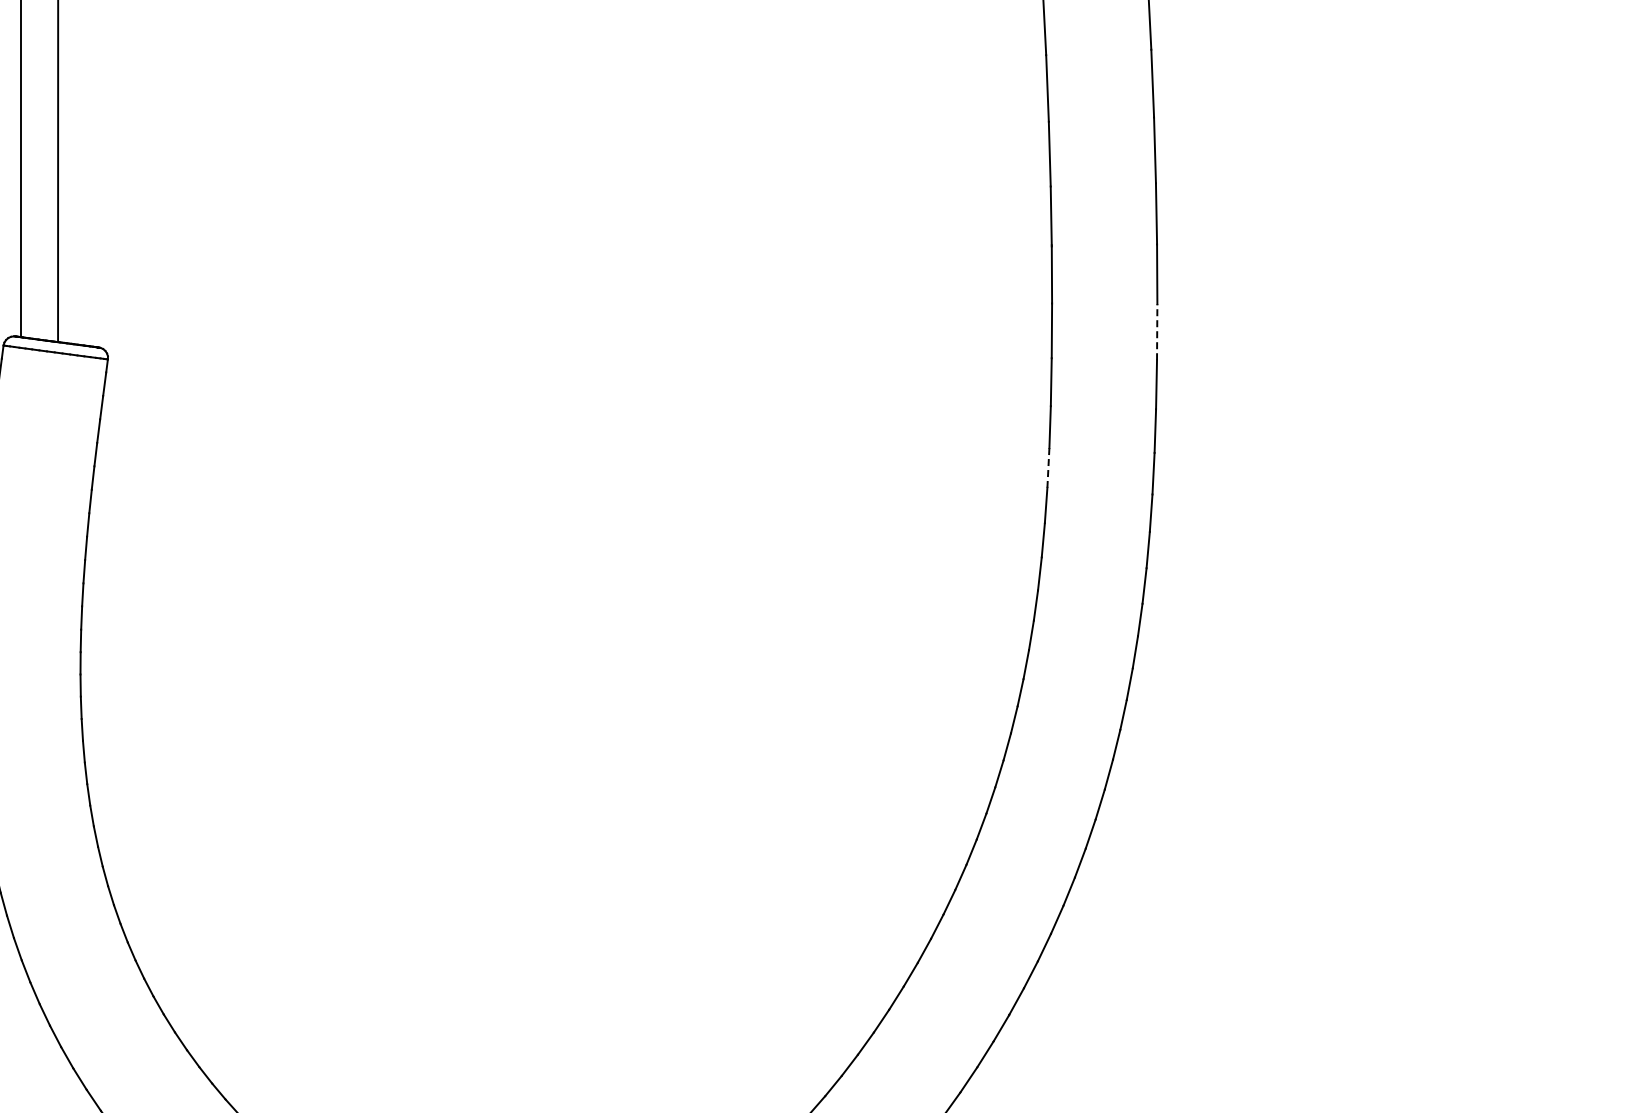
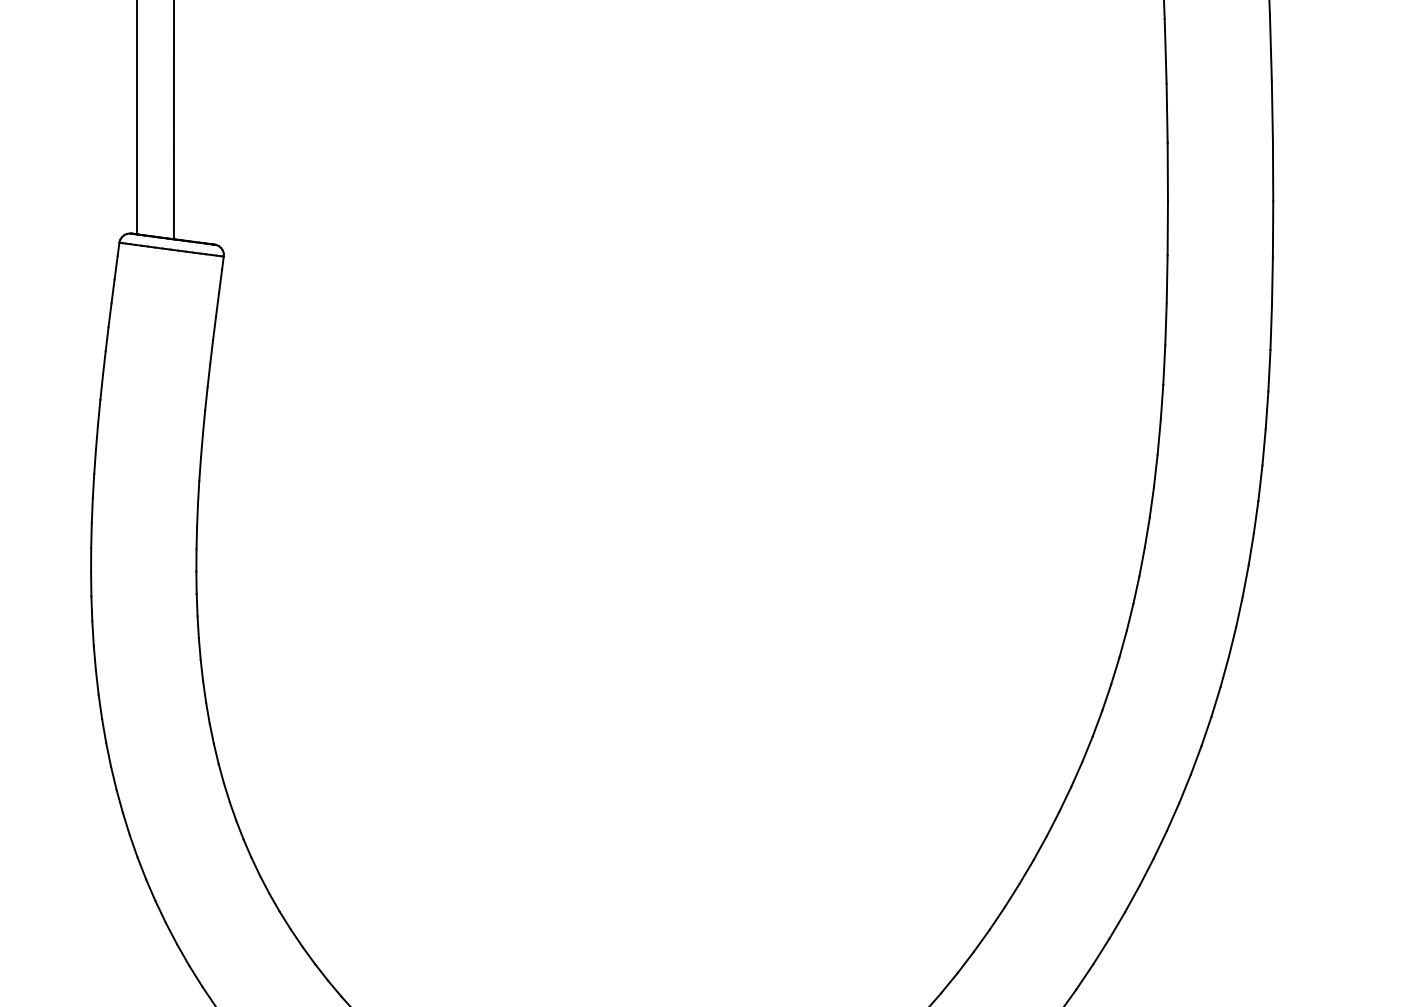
line: (1157, 332) -> (1273, 229), dashed -> solid
line: (1048, 467) -> (1164, 364), dashed -> solid

